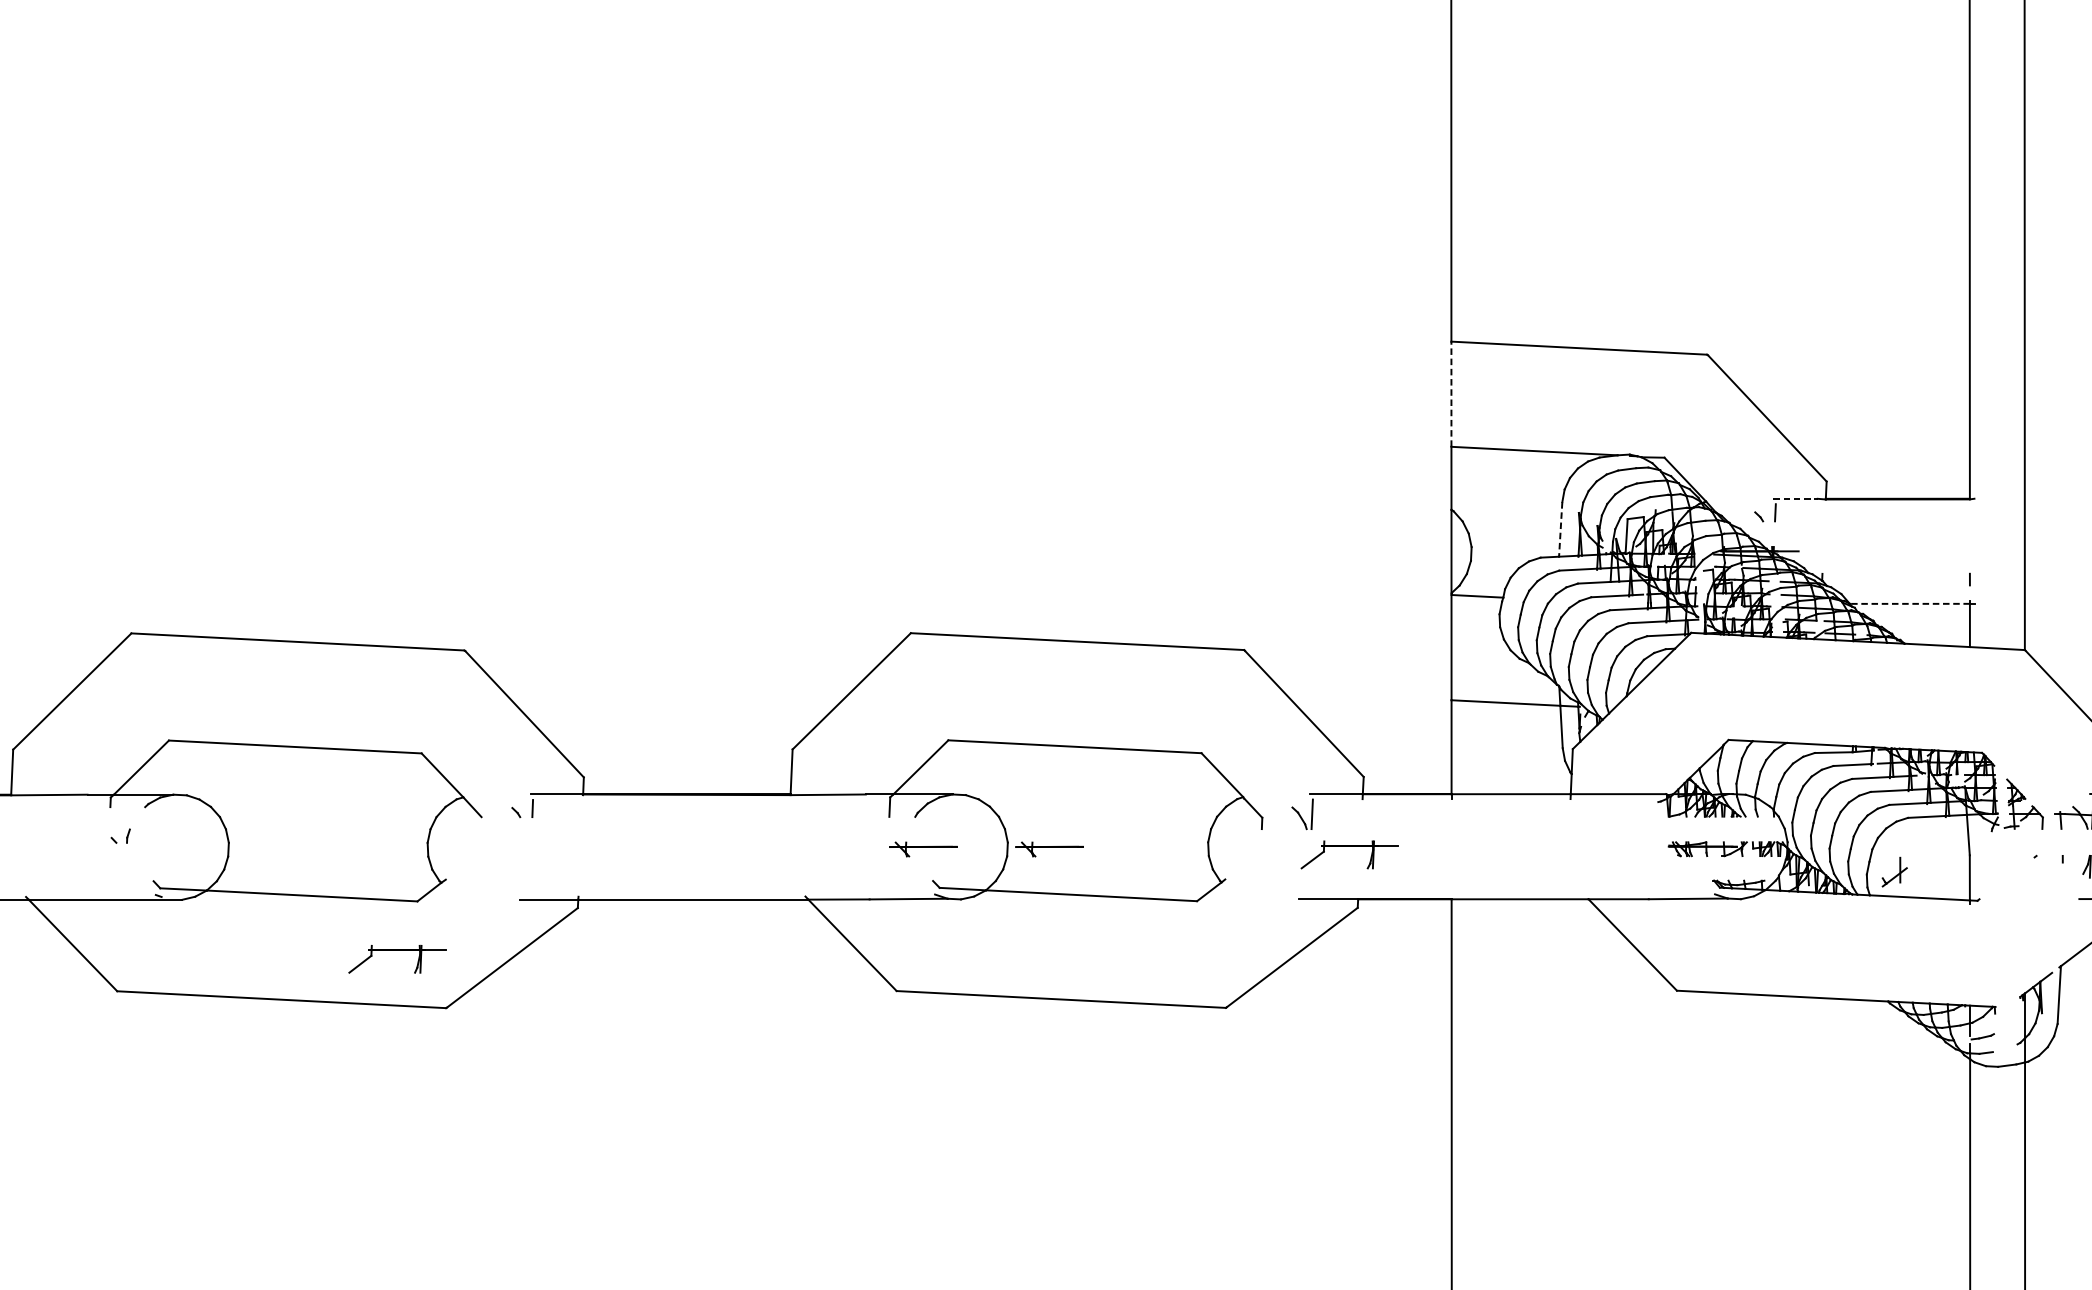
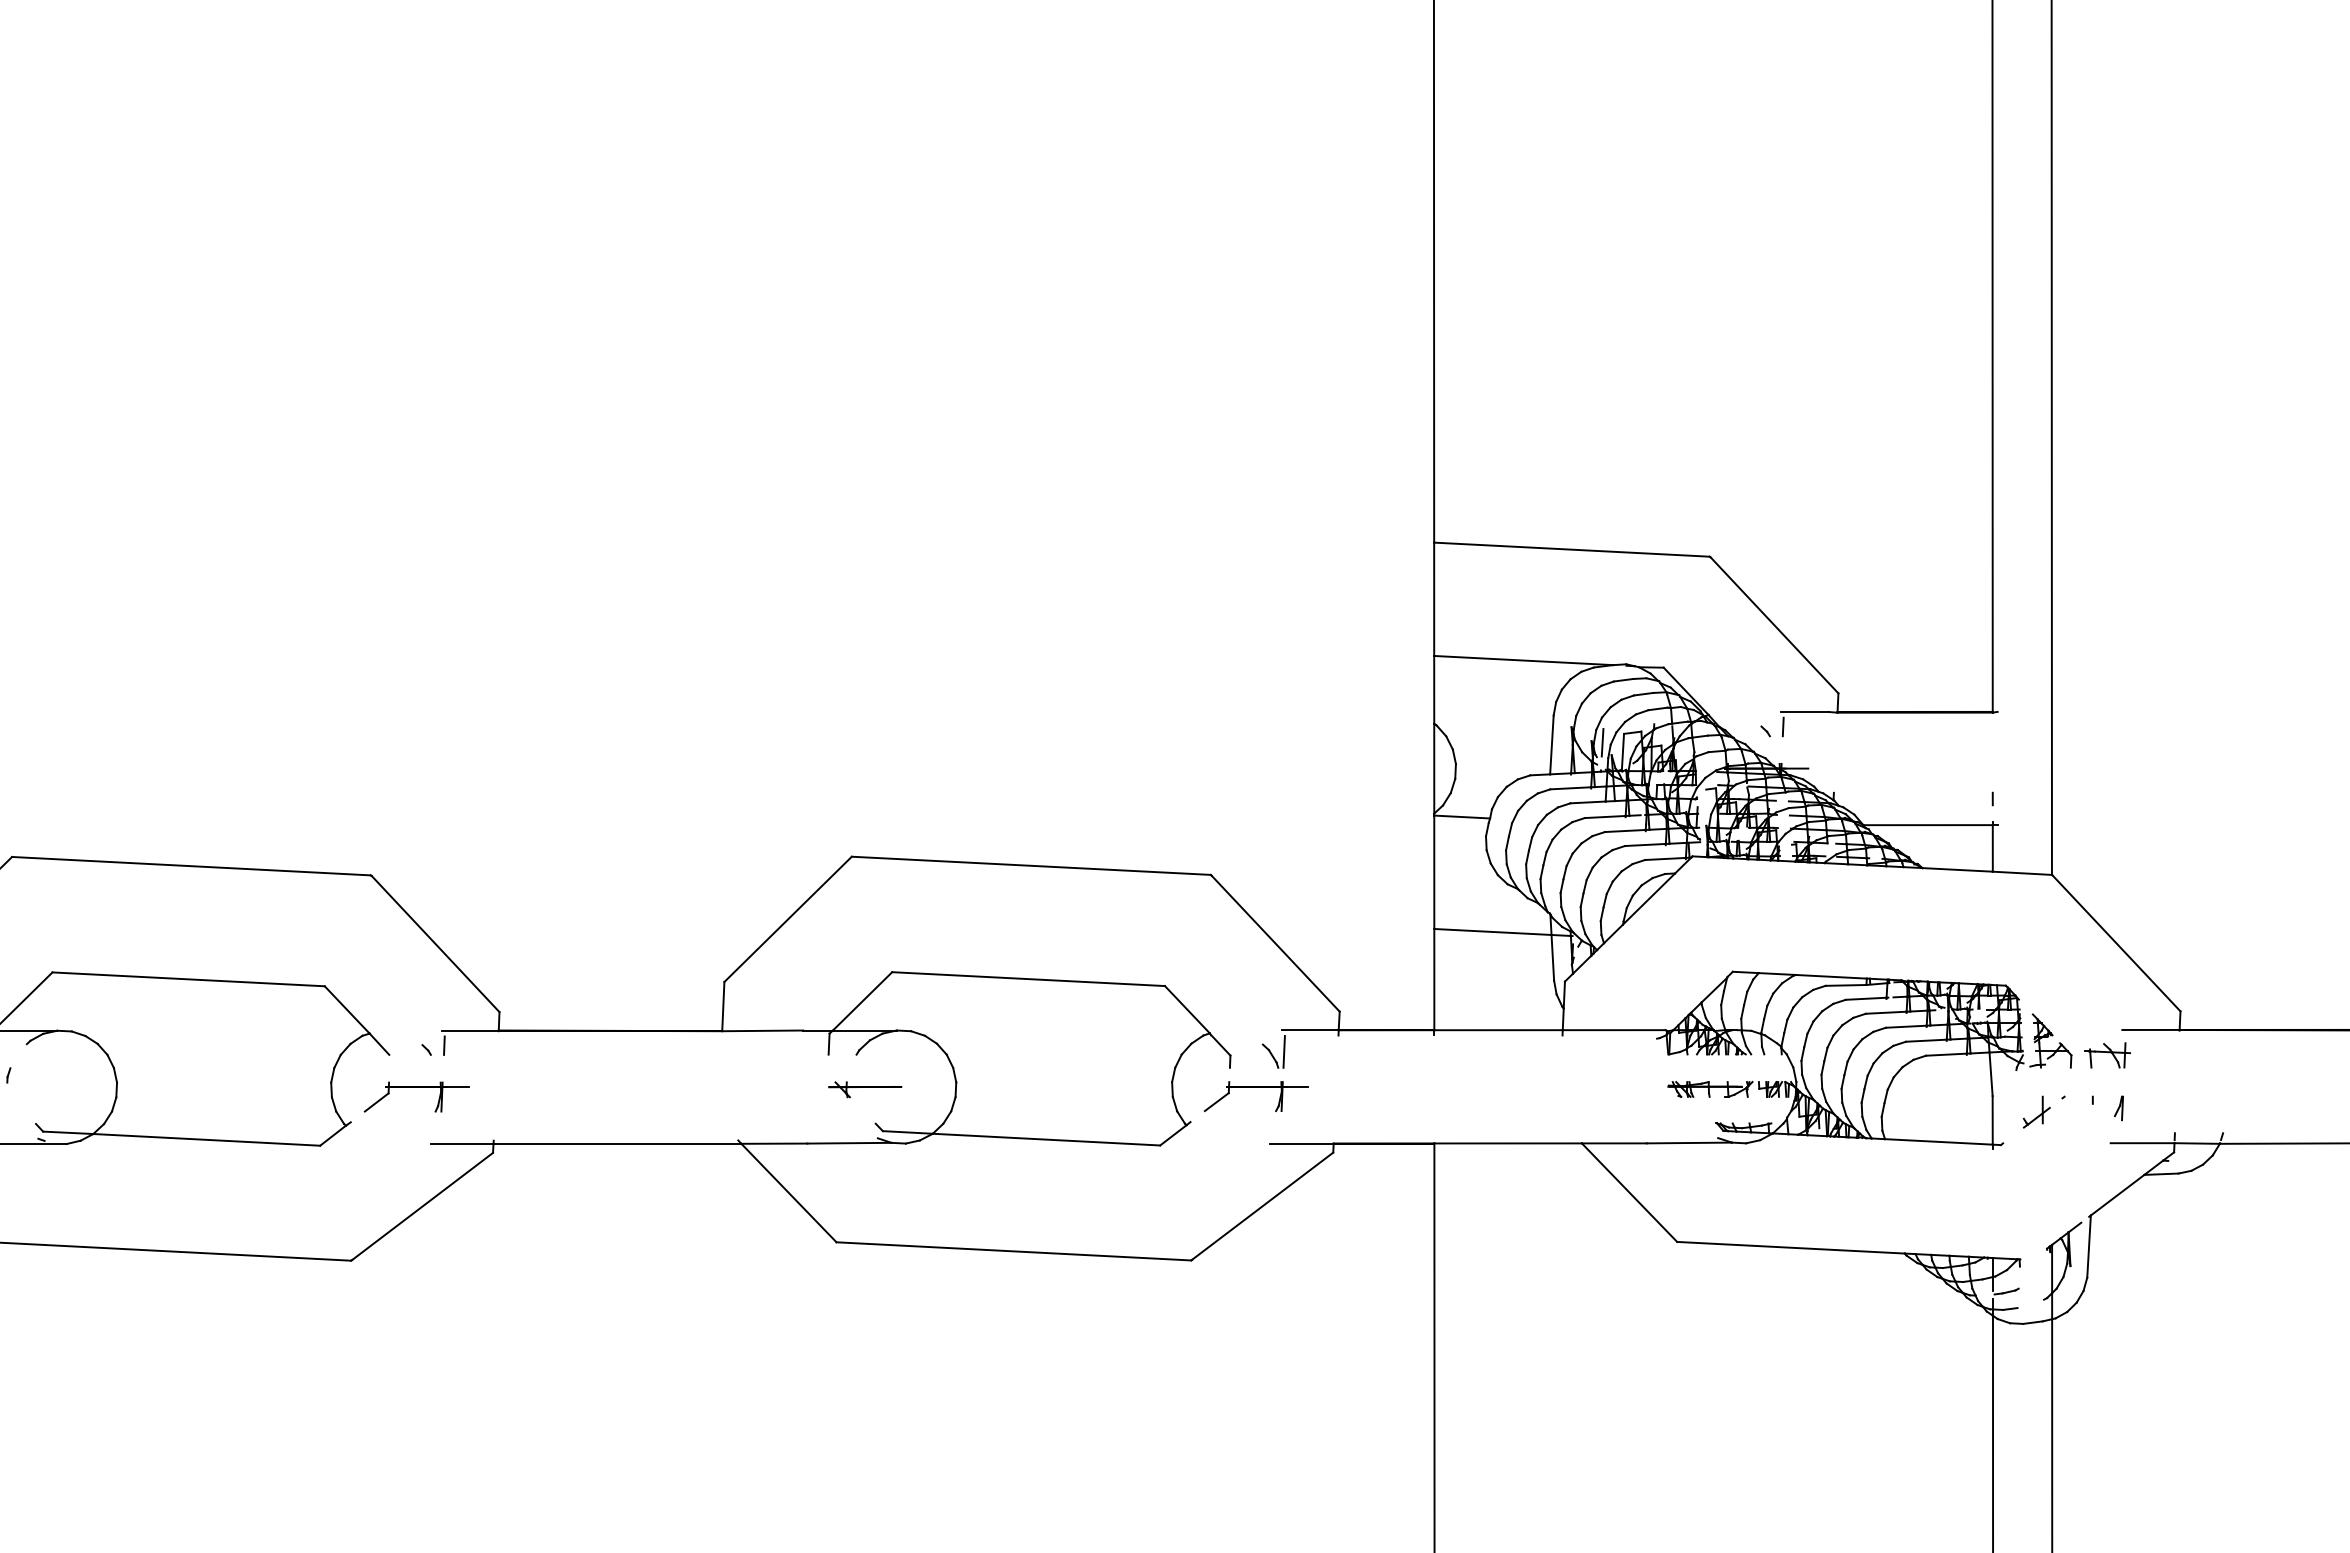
line: (1451, 394) -> (1434, 599), dashed -> solid
line: (1795, 498) -> (1804, 711), dashed -> solid
line: (1607, 527) -> (1602, 742), added
line: (1560, 529) -> (1551, 745), dashed -> solid
line: (1910, 604) -> (1928, 825), dashed -> solid
part: (1348, 846) -> (1255, 1087), moved
part: (1049, 849) -> (1001, 1089), removed
part: (1894, 871) -> (2036, 1111), moved
part: (397, 950) -> (416, 1087), moved

